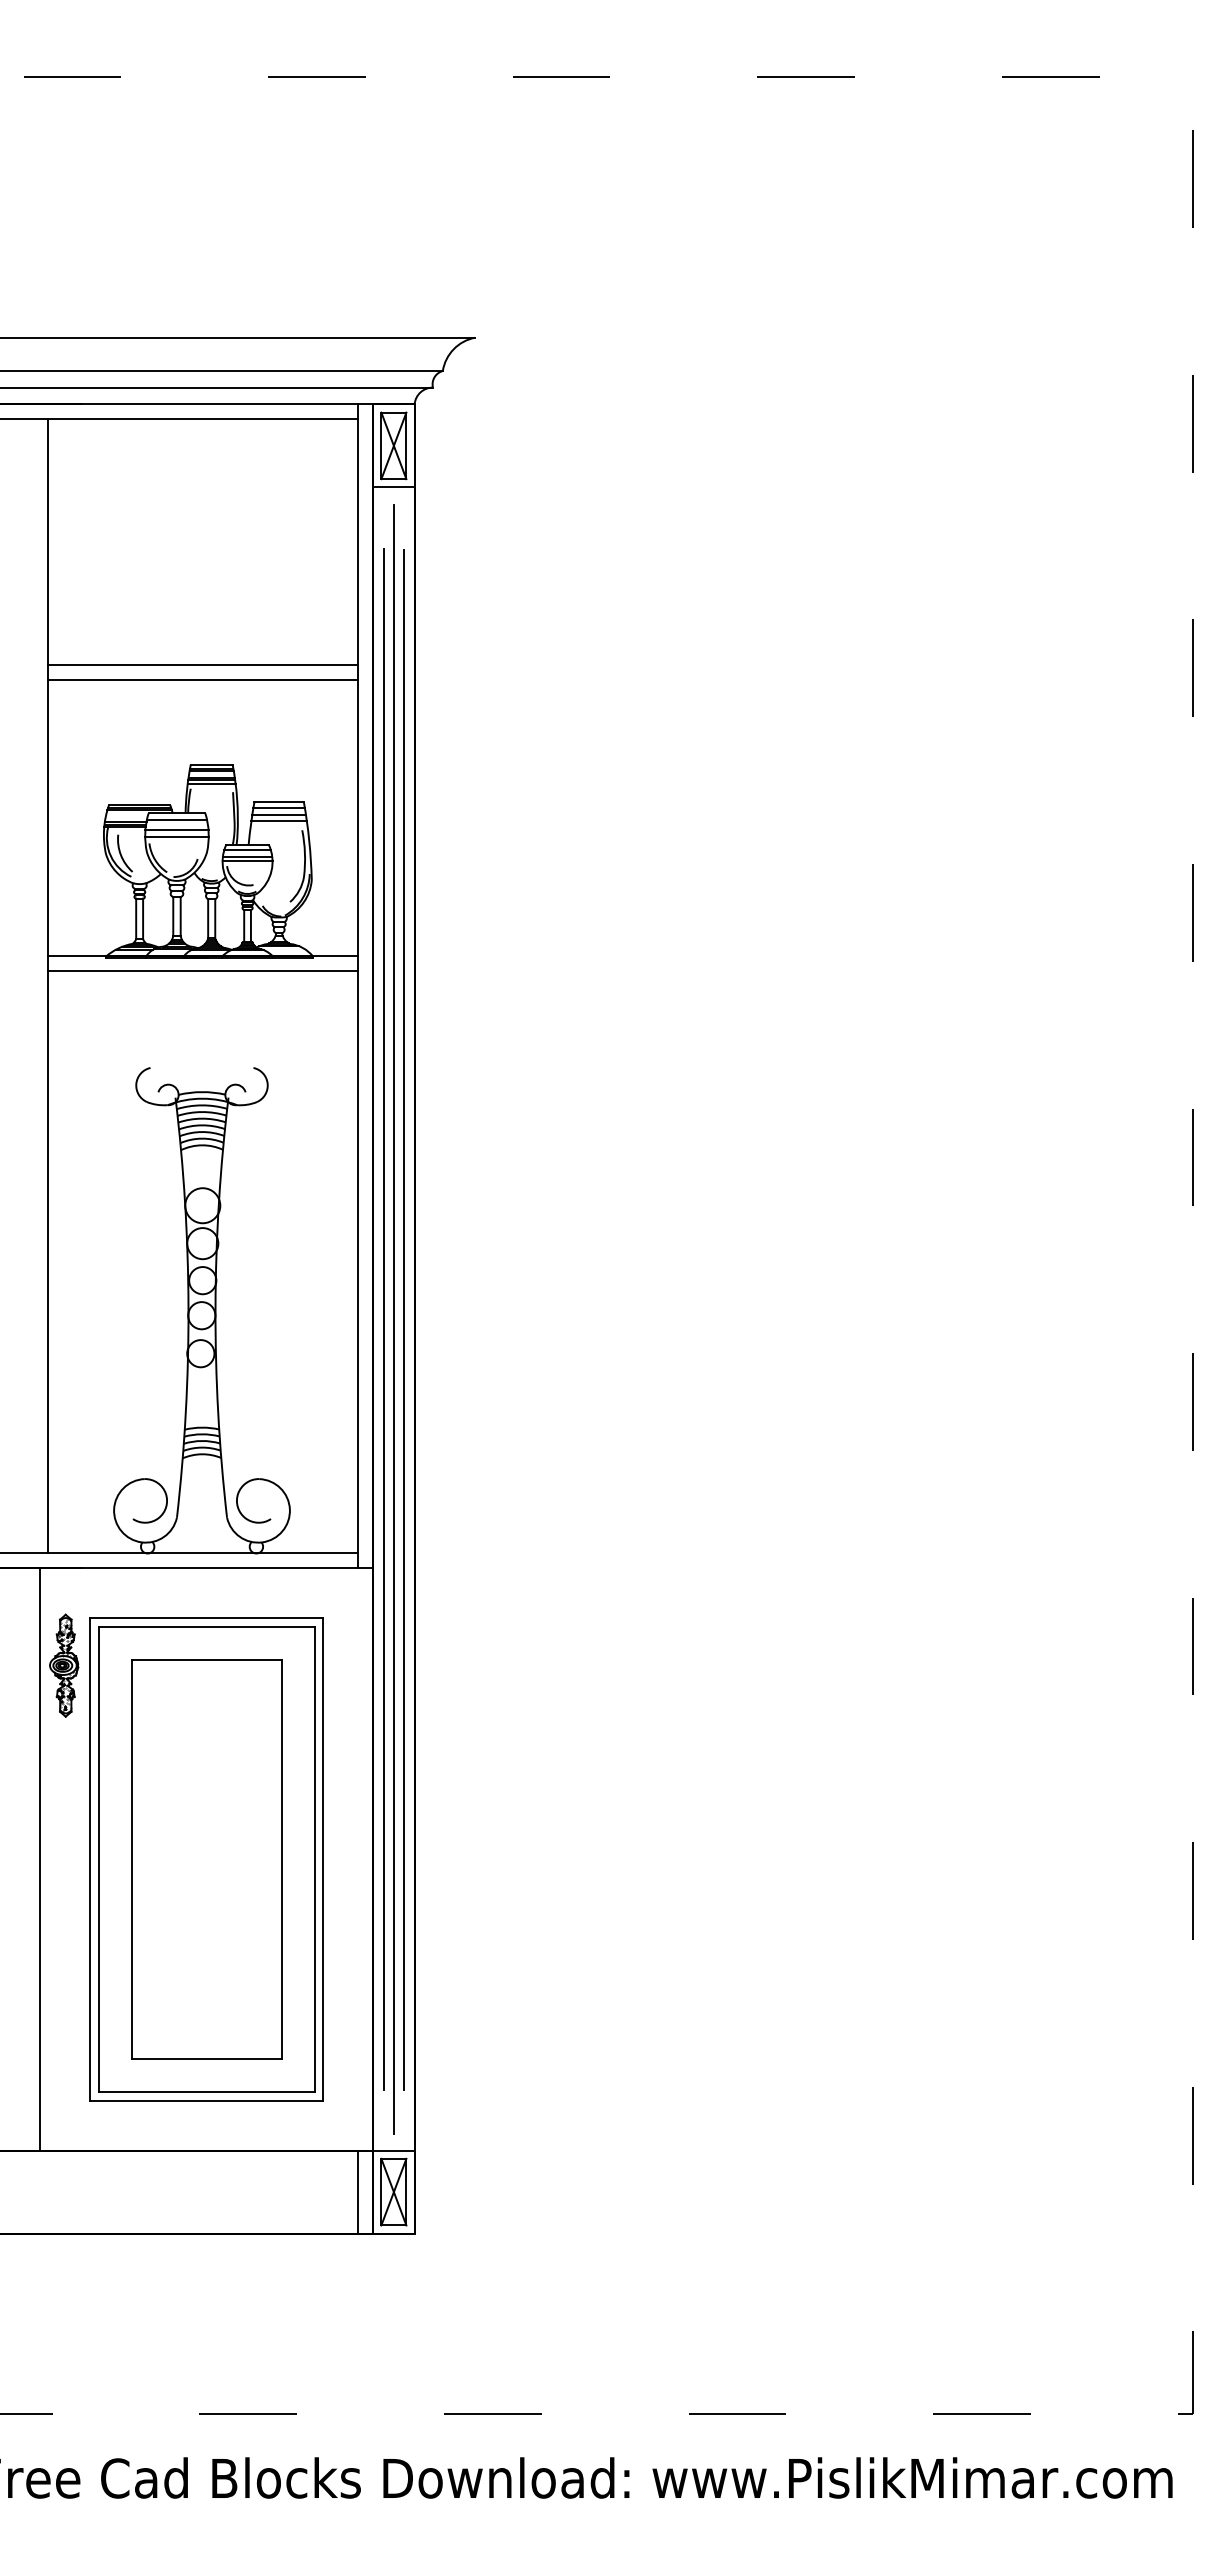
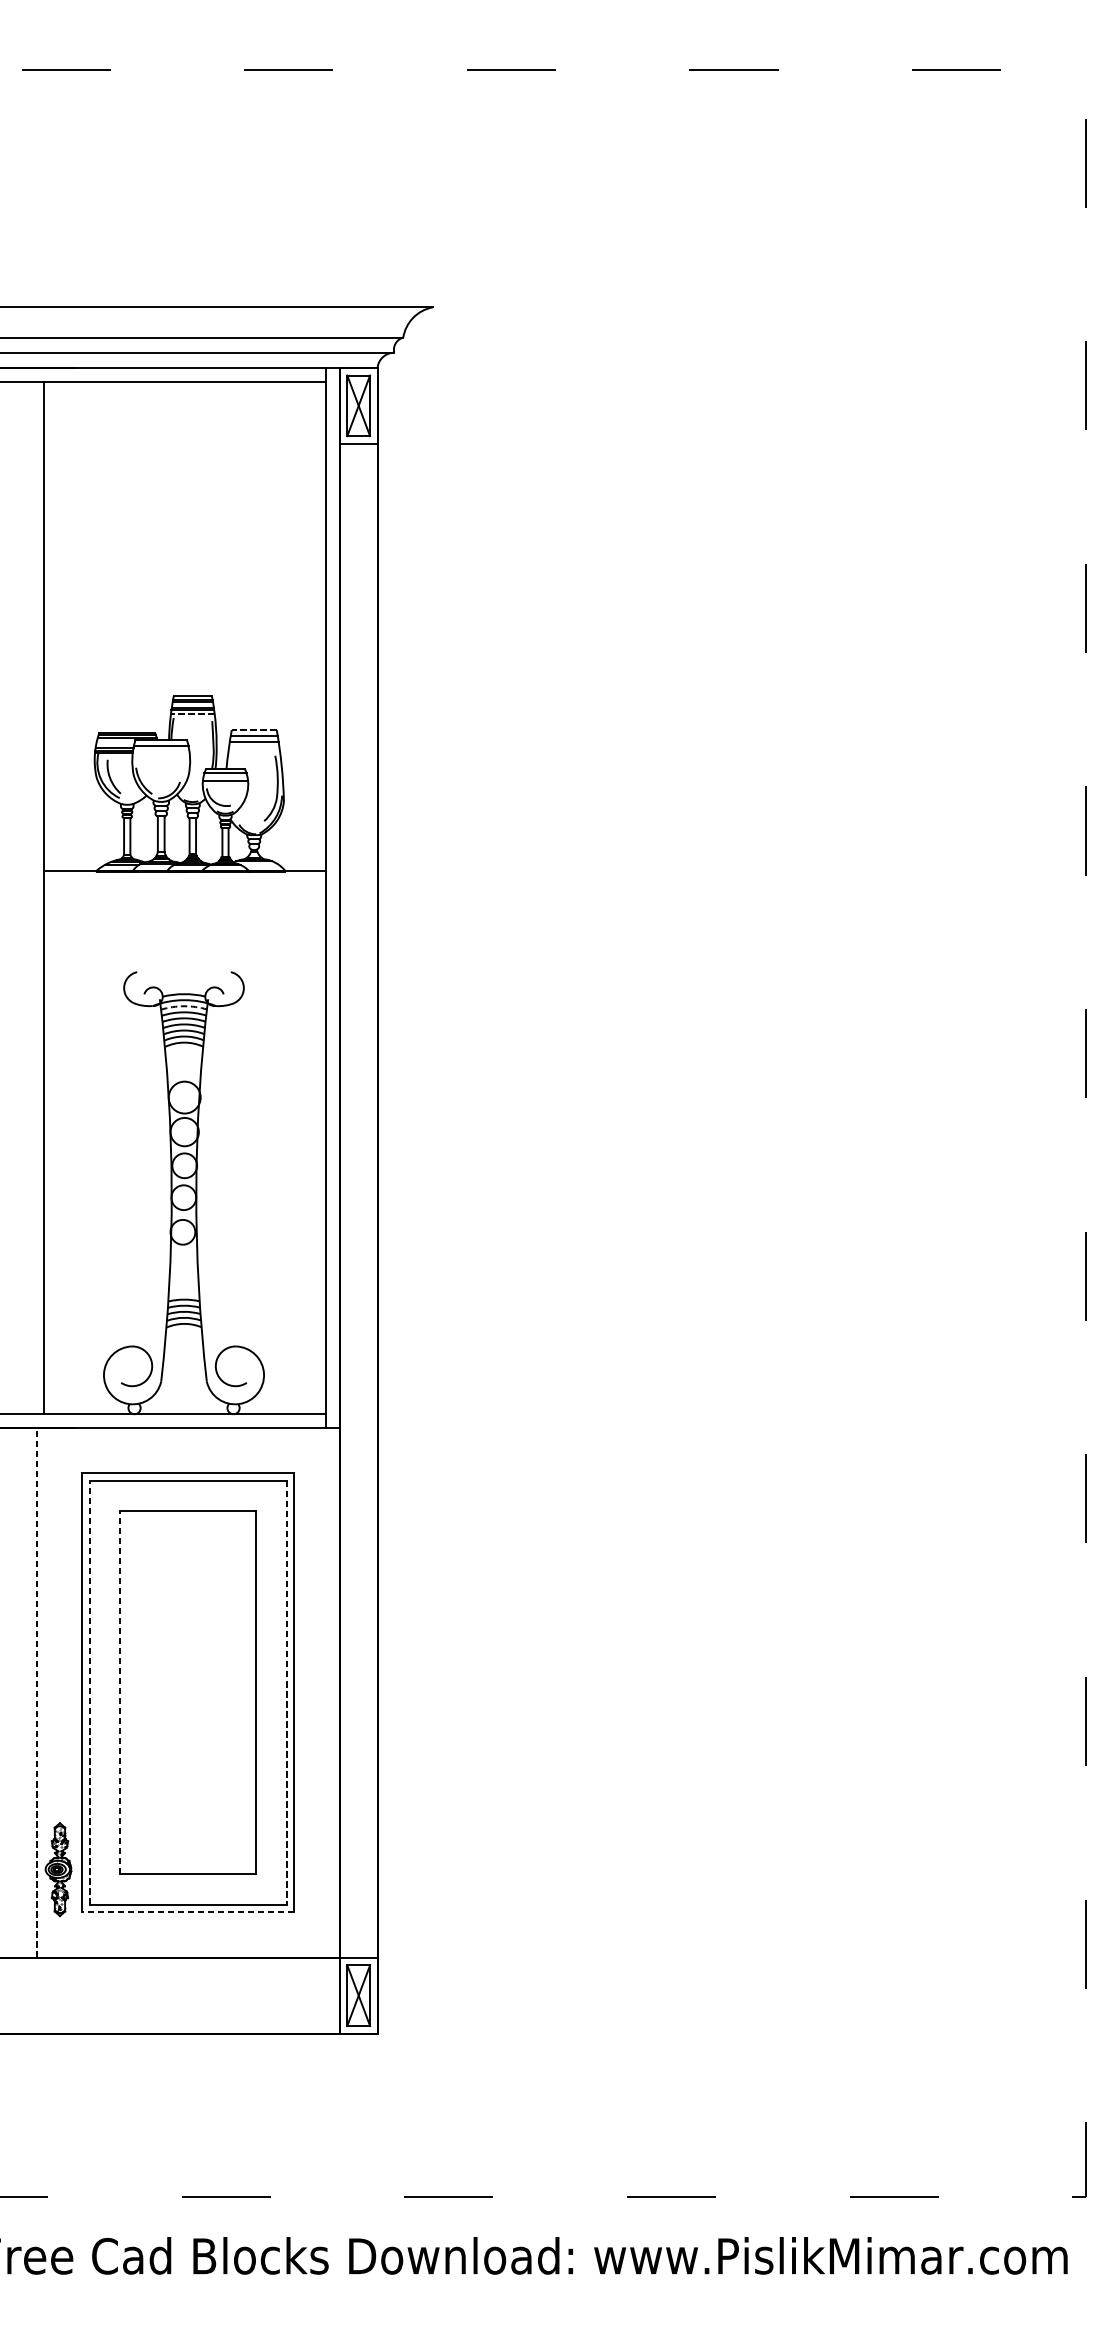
line: (202, 665) -> (184, 605), removed
line: (202, 680) -> (184, 619), removed
line: (211, 784) -> (192, 714), solid -> dashed
line: (279, 802) -> (254, 730), solid -> dashed
line: (278, 821) -> (253, 747), removed
line: (176, 830) -> (160, 755), removed
line: (176, 836) -> (160, 761), removed
line: (247, 861) -> (225, 784), removed
line: (202, 971) -> (184, 884), removed
arc: (202, 1105) -> (184, 1006), solid -> dashed
line: (383, 1319) -> (349, 1201), removed
line: (393, 1319) -> (358, 1201), removed
line: (404, 1319) -> (368, 1201), removed
part: (64, 1665) -> (58, 1869), moved
line: (40, 1859) -> (36, 1692), solid -> dashed
line: (98, 1859) -> (89, 1692), solid -> dashed
line: (131, 1859) -> (119, 1692), solid -> dashed
line: (314, 1859) -> (286, 1692), solid -> dashed
line: (206, 2100) -> (188, 1912), solid -> dashed
line: (358, 2191) -> (326, 1995), removed

